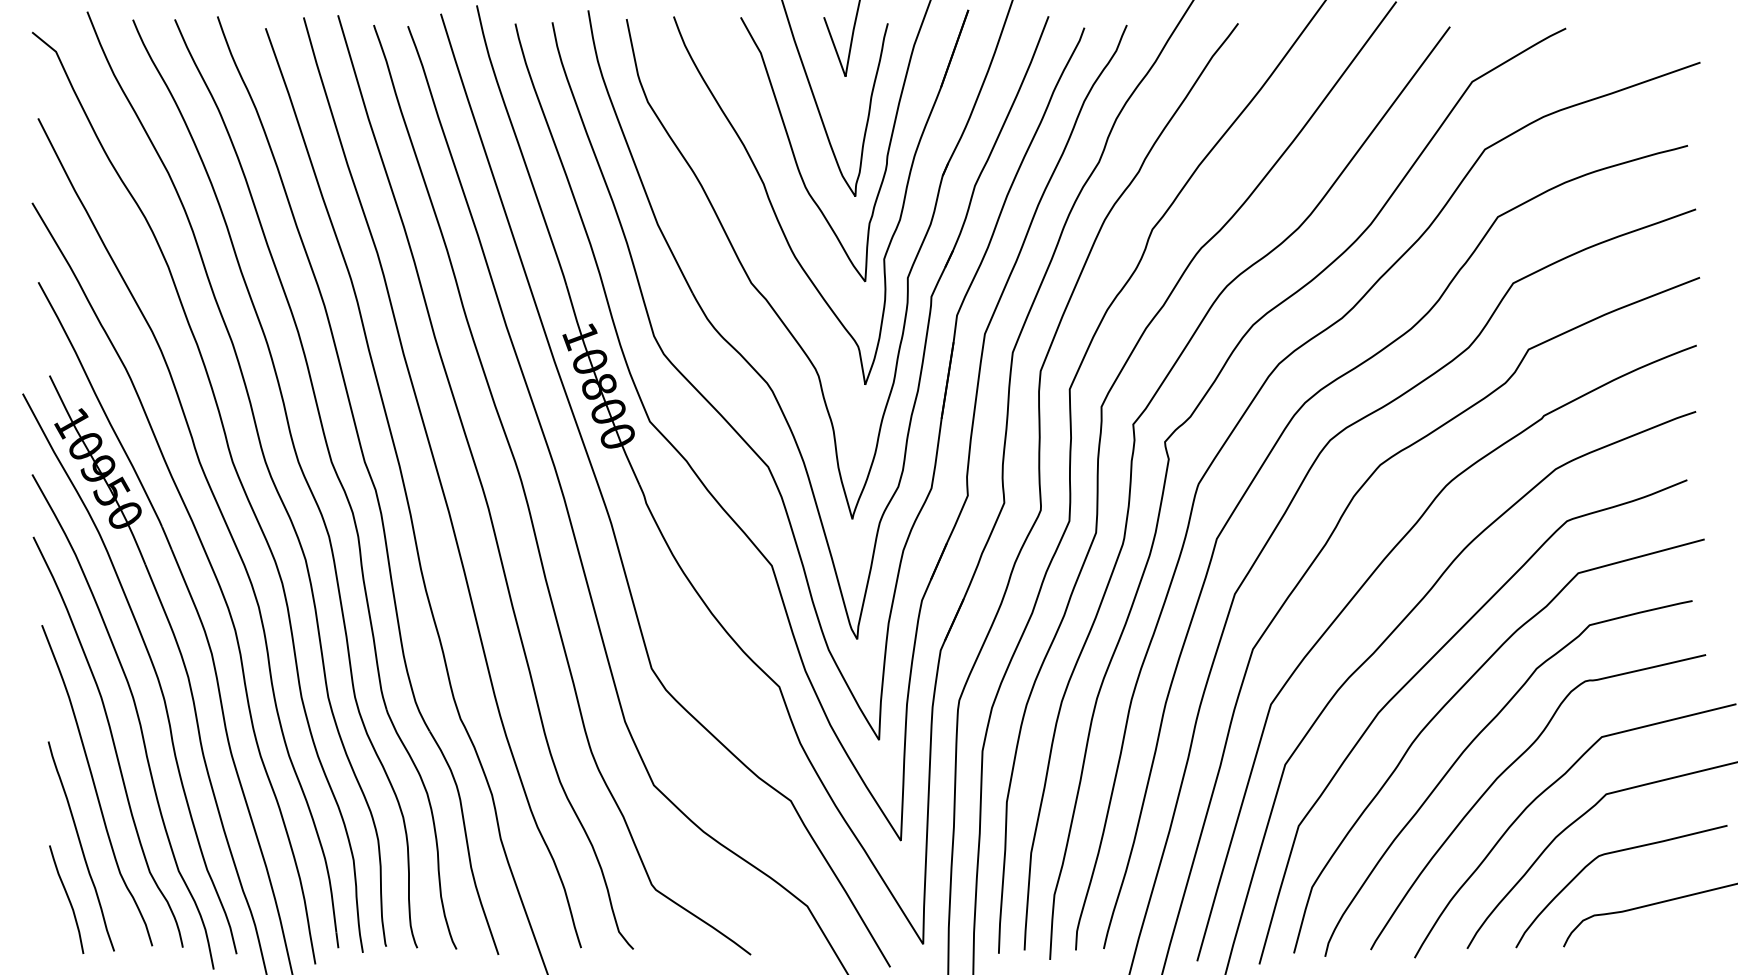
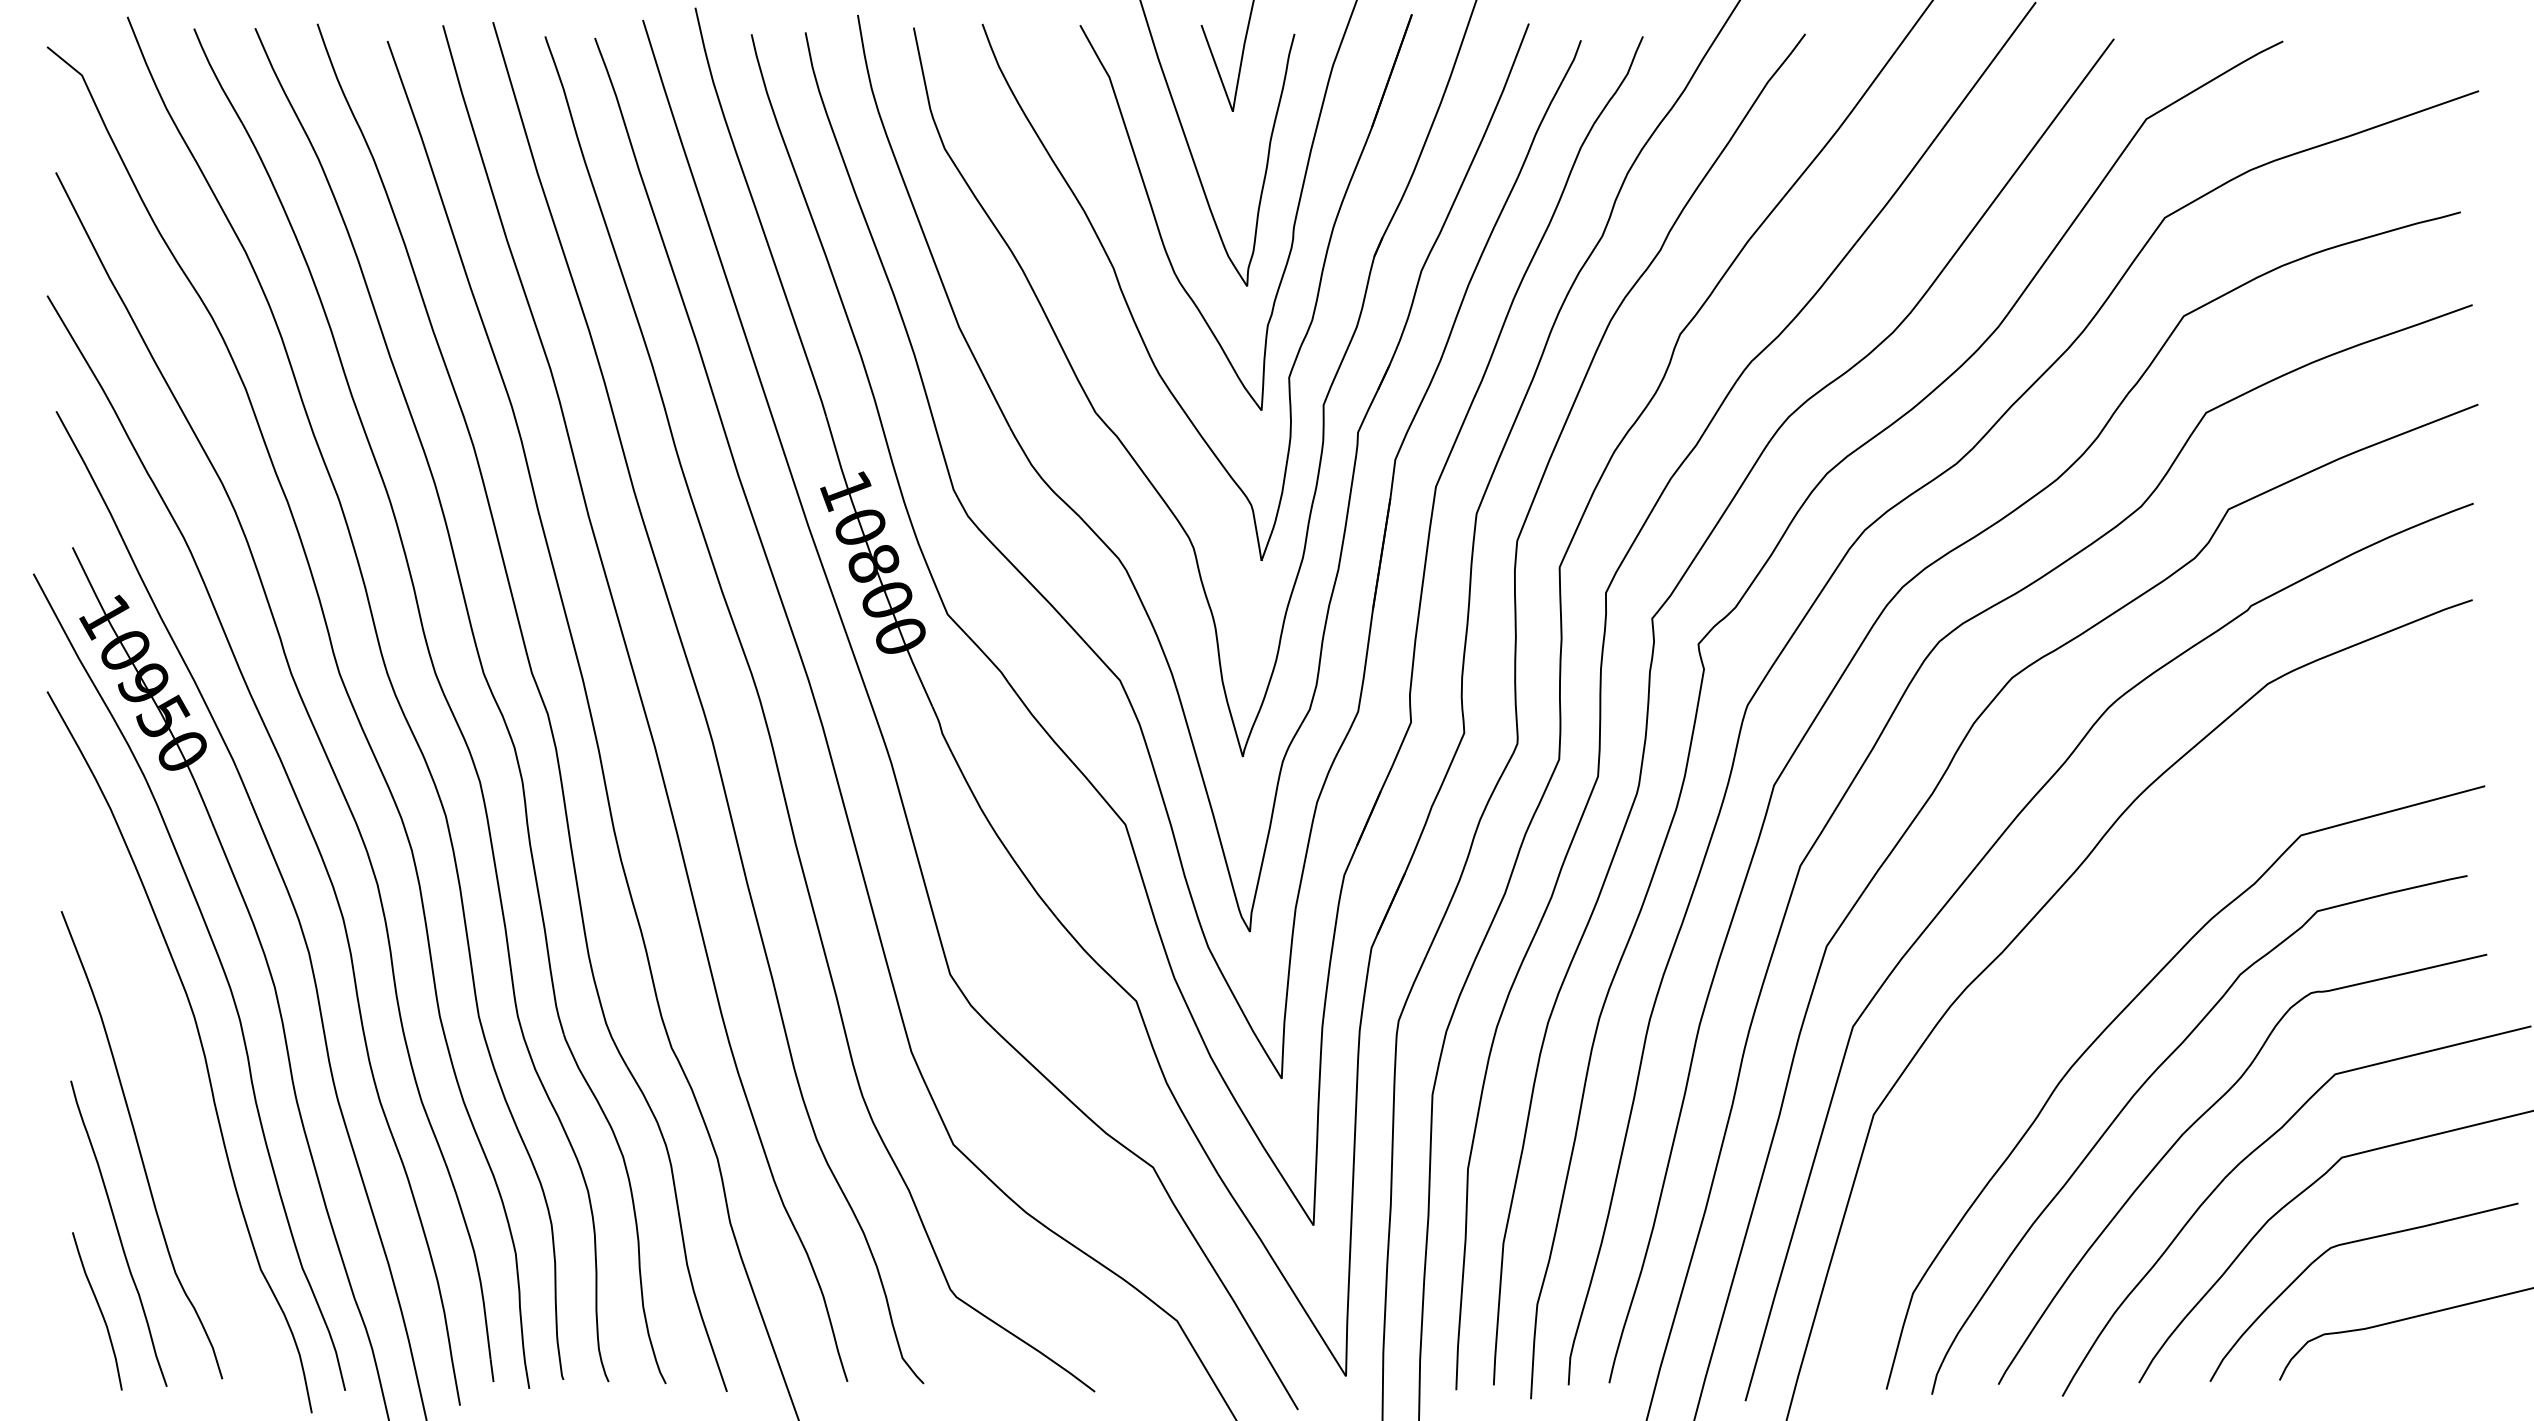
curve: (1421, 670) -> (2072, 977), removed
curve: (111, 738) -> (162, 1076), removed

